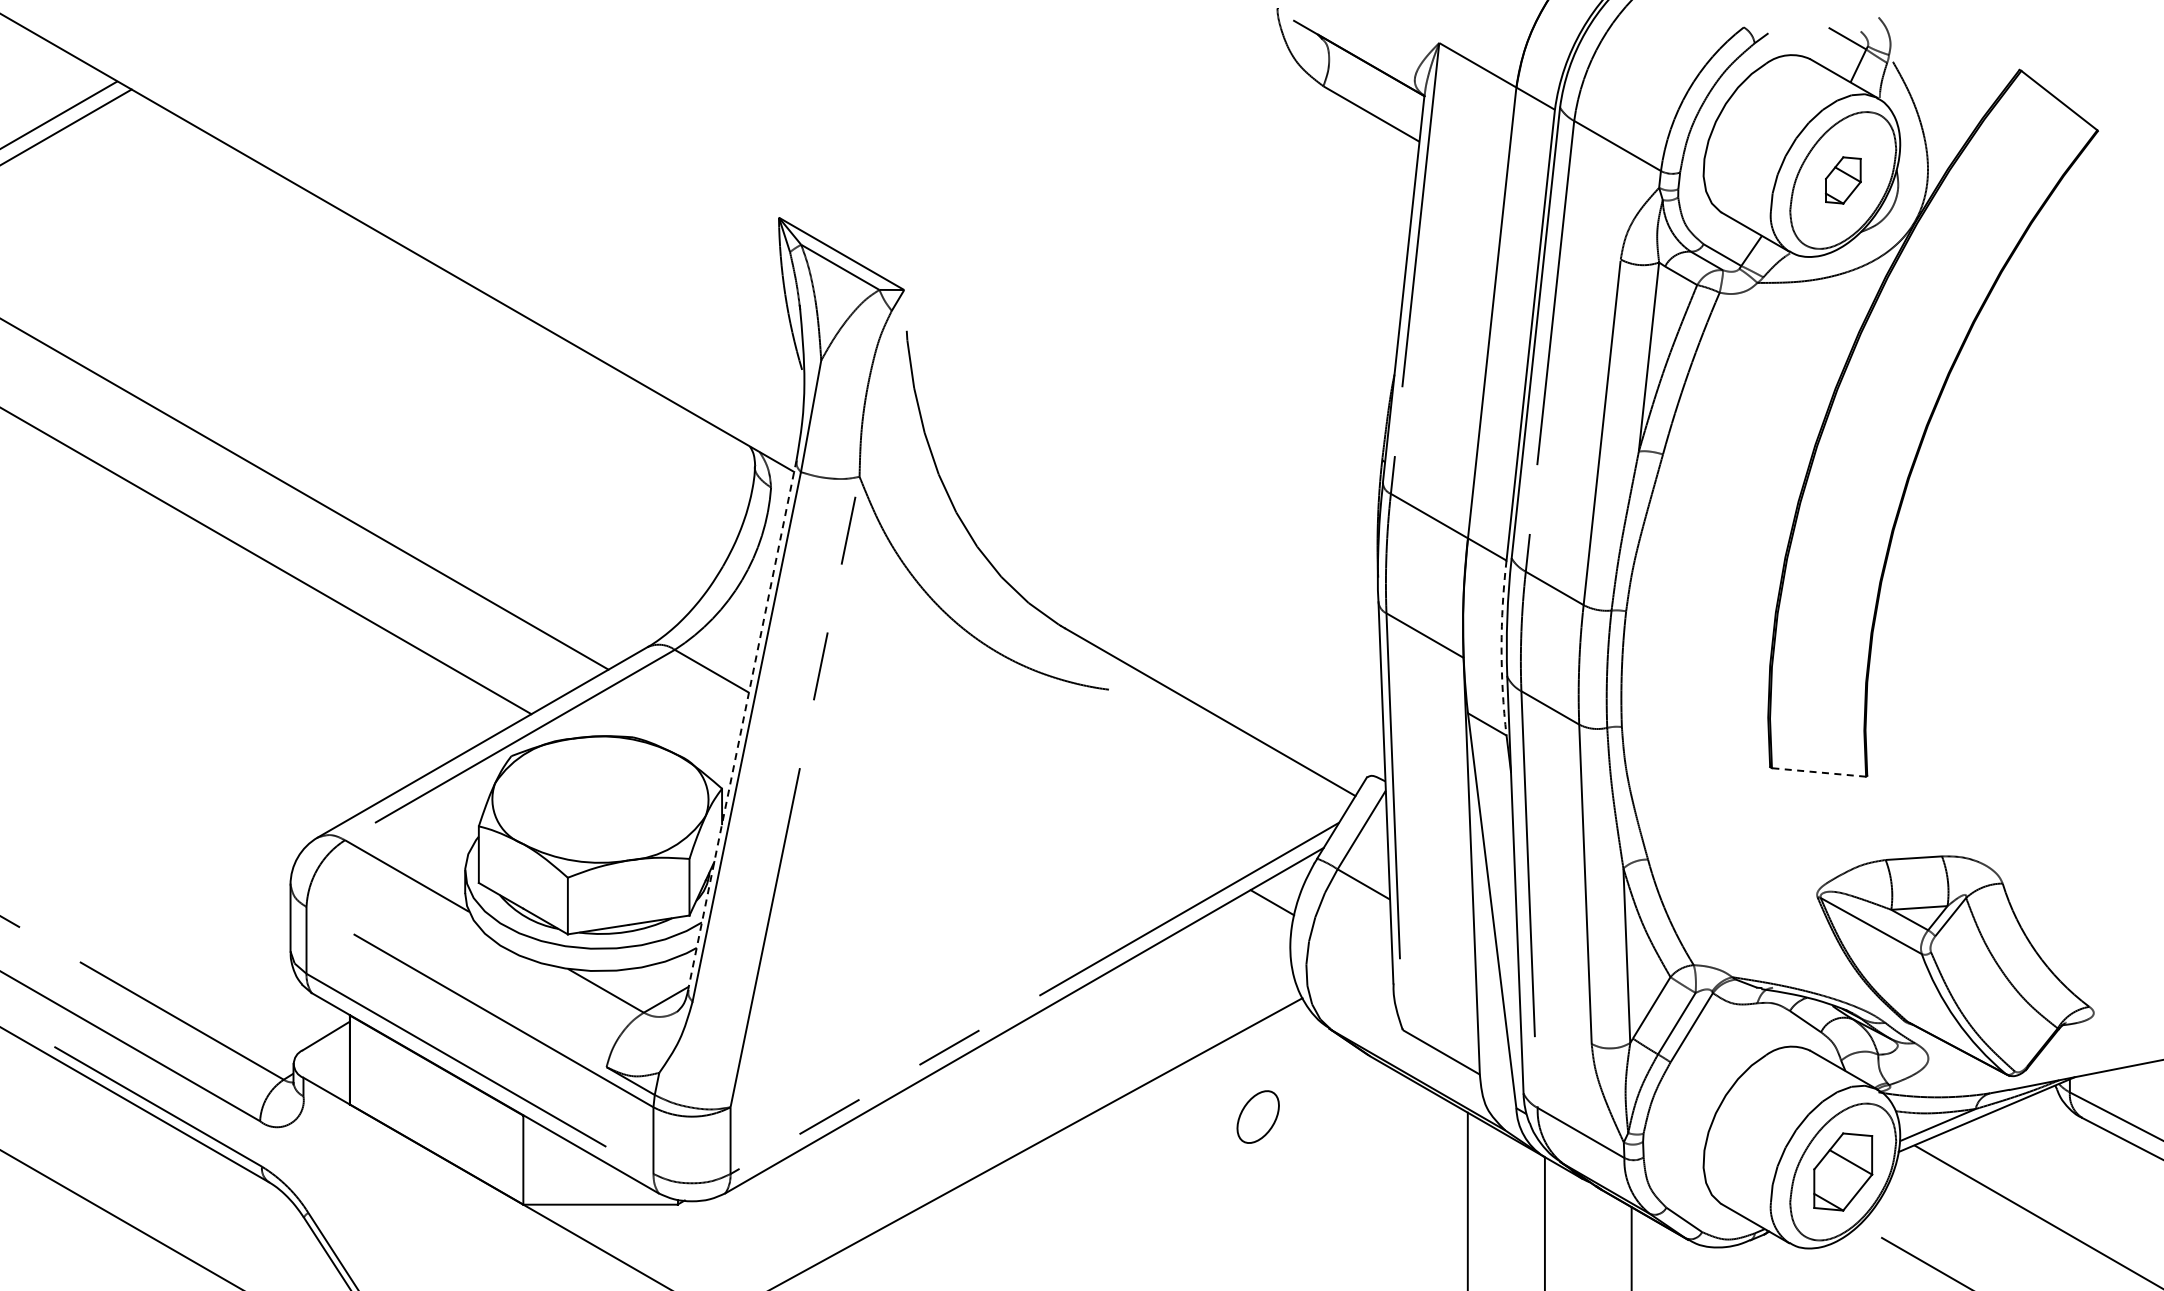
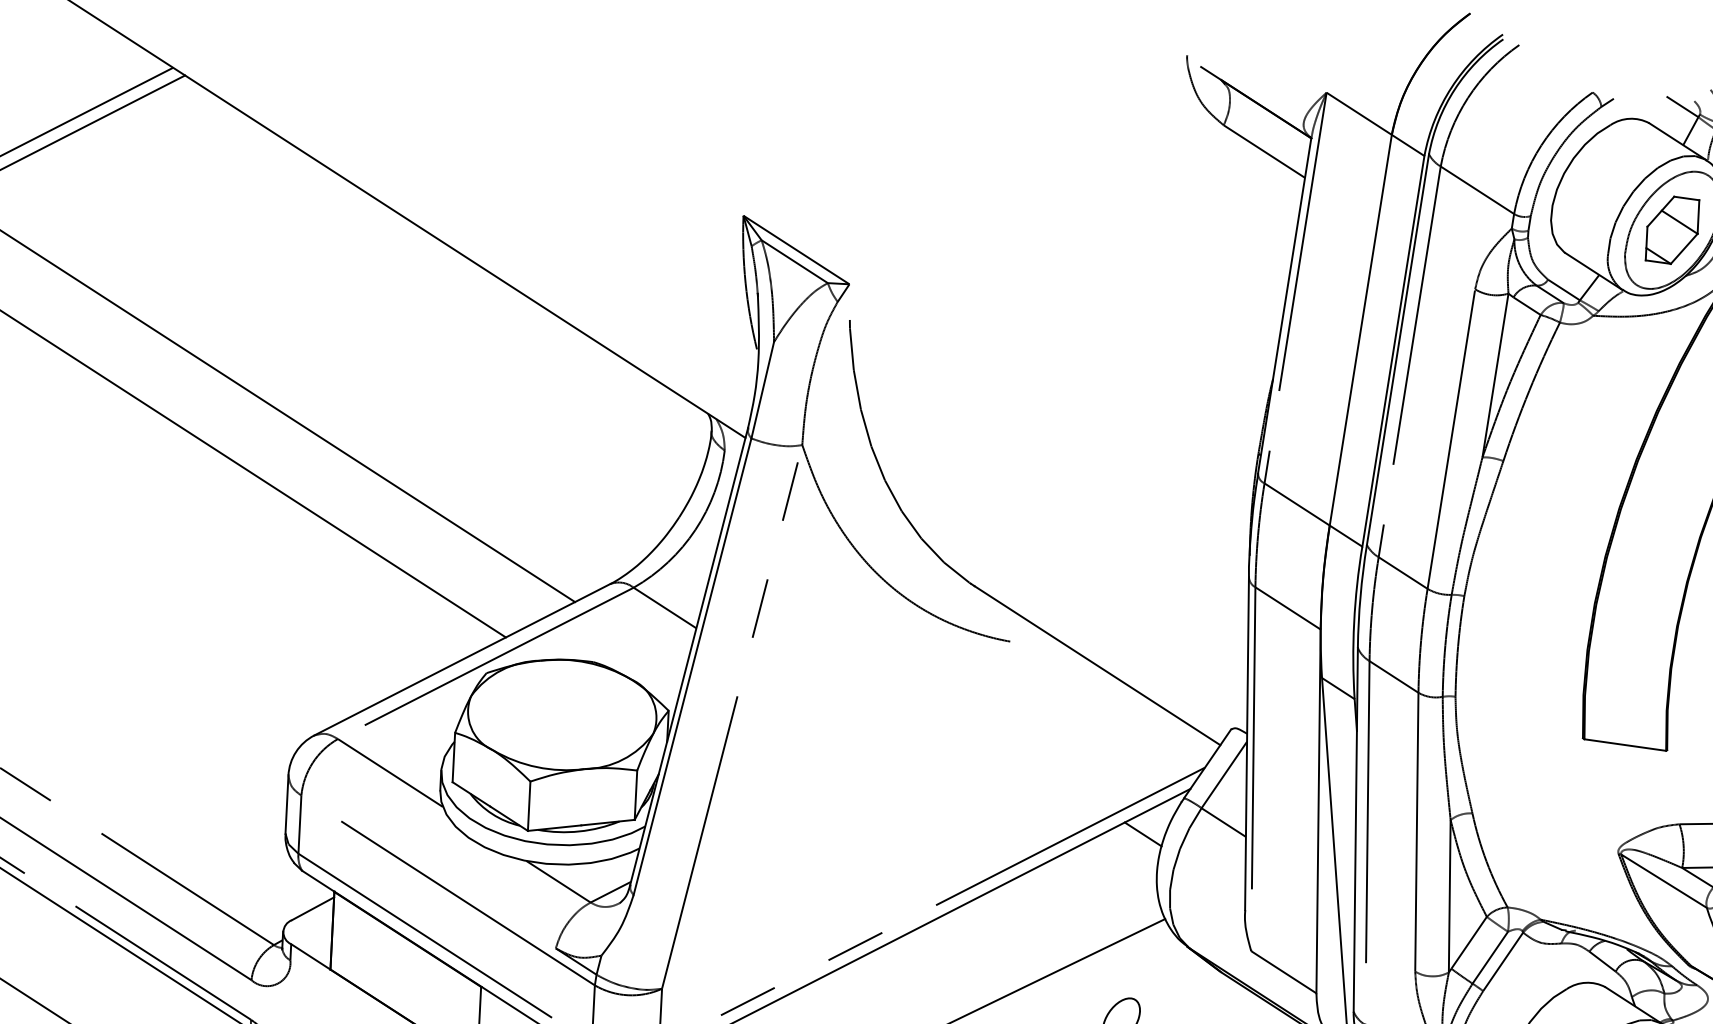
part: (1843, 180) -> (1672, 230), size x1.67
arc: (1501, 648) -> (1354, 623), dashed -> solid
line: (742, 725) -> (689, 656), dashed -> solid
line: (1818, 772) -> (1624, 745), dashed -> solid

